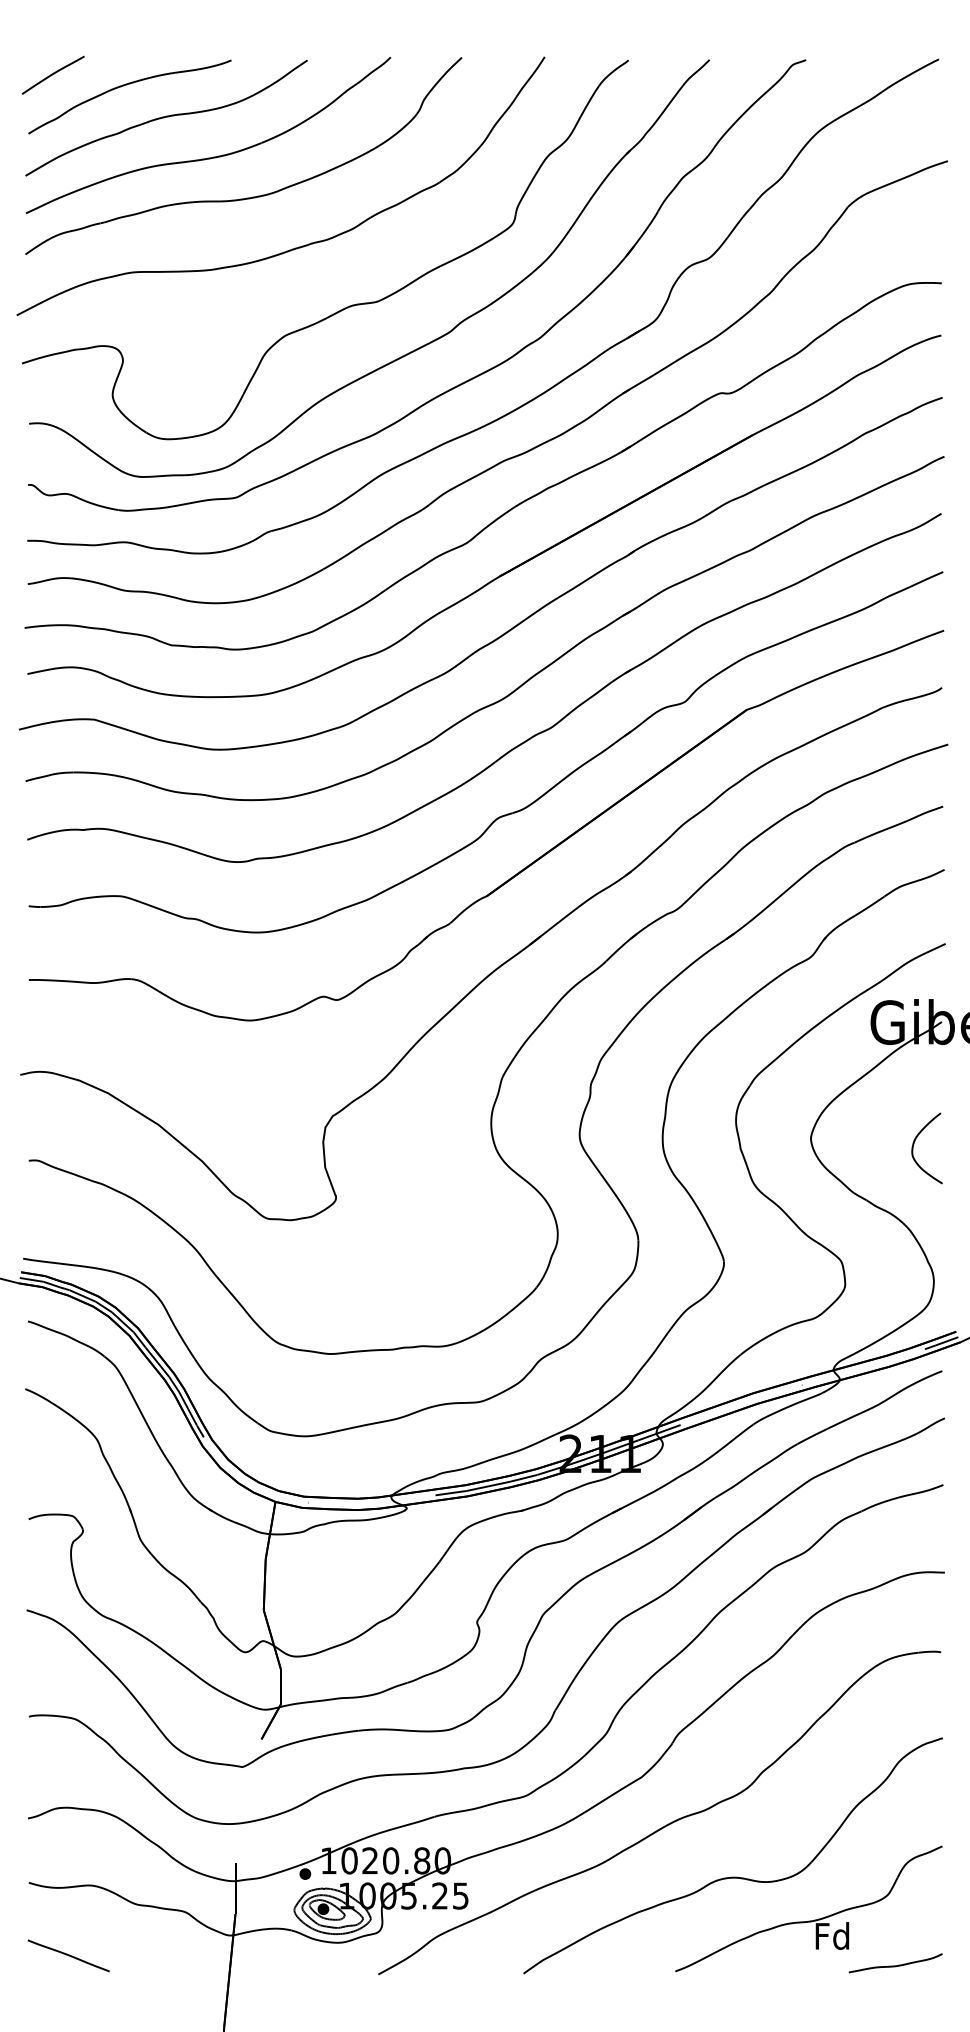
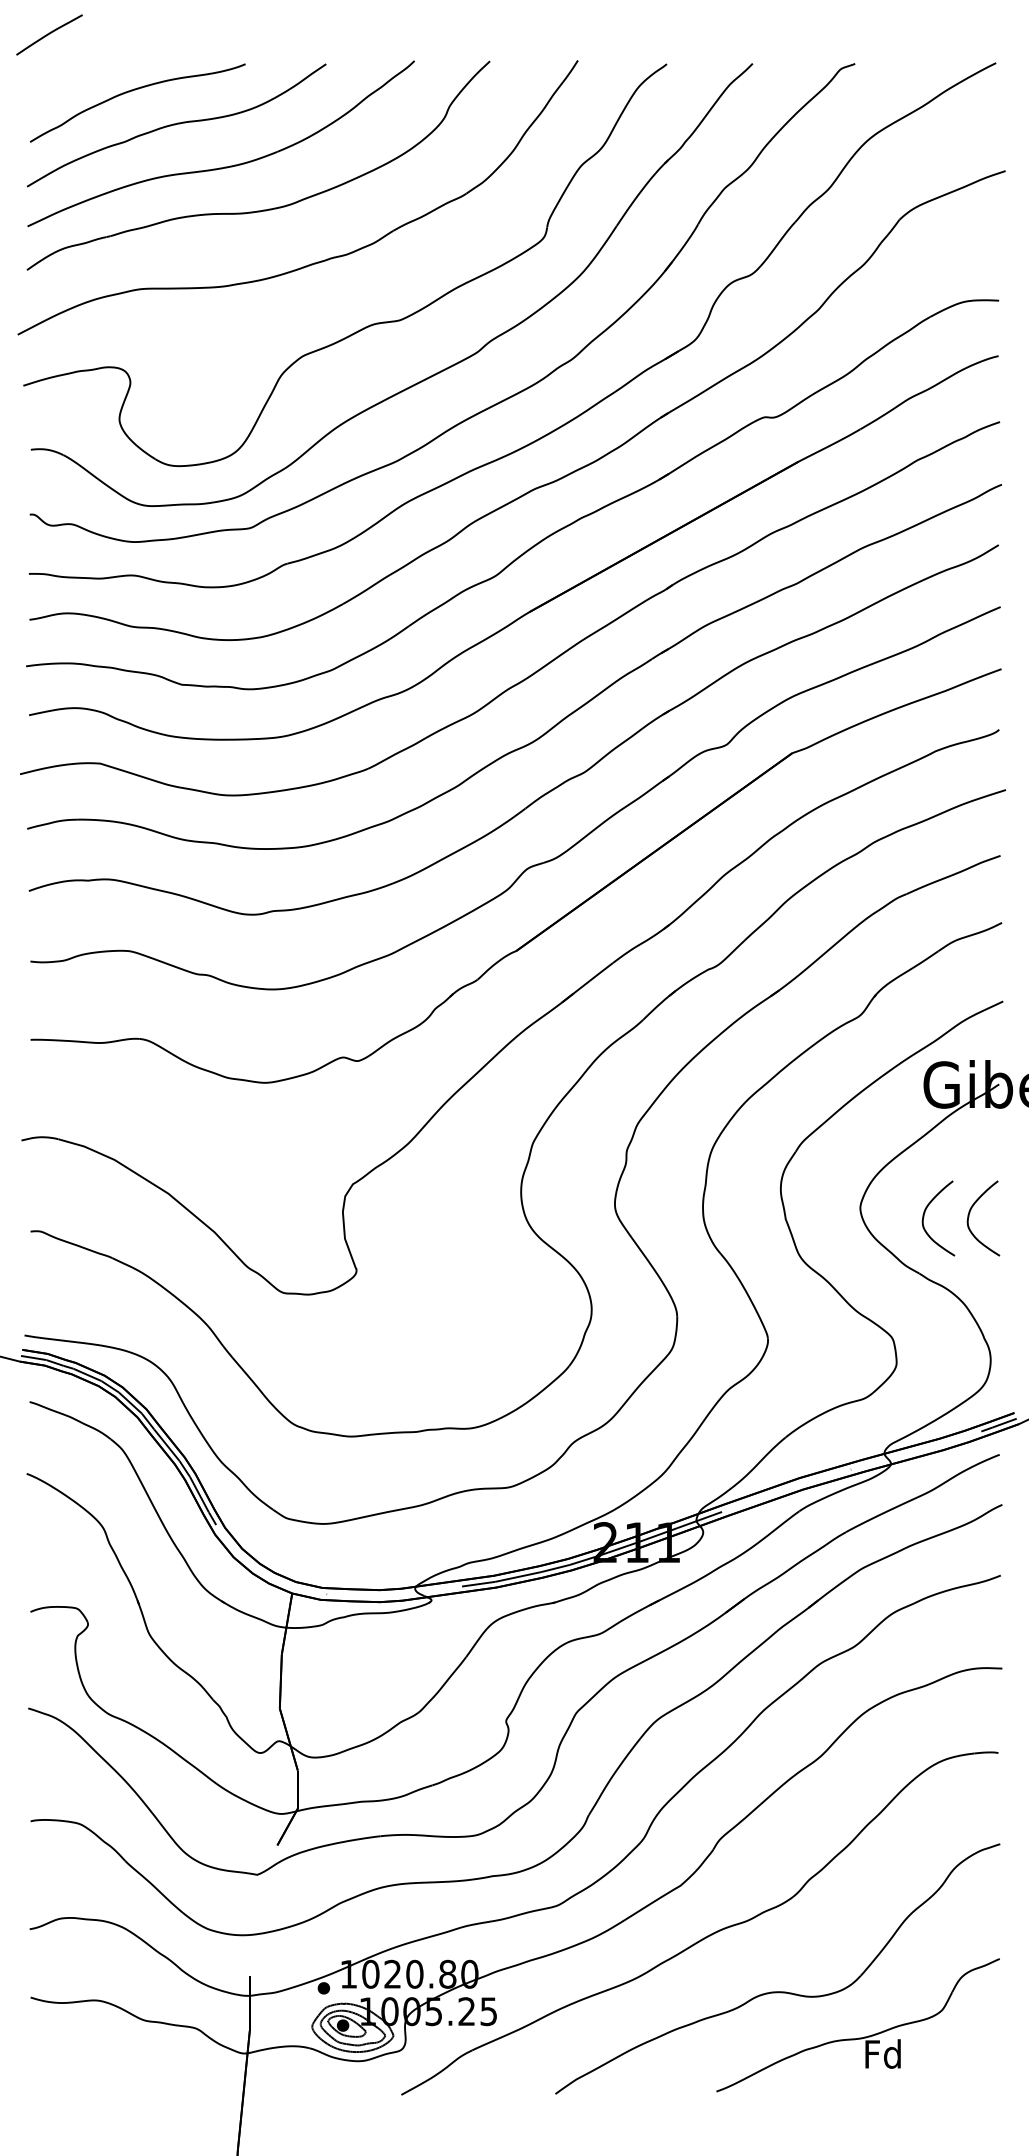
curve: (53, 74) -> (49, 34), moved
curve: (871, 1147) -> (924, 1217), added
line: (68, 1955) -> (72, 2074), removed
curve: (897, 1964) -> (952, 2084), removed

